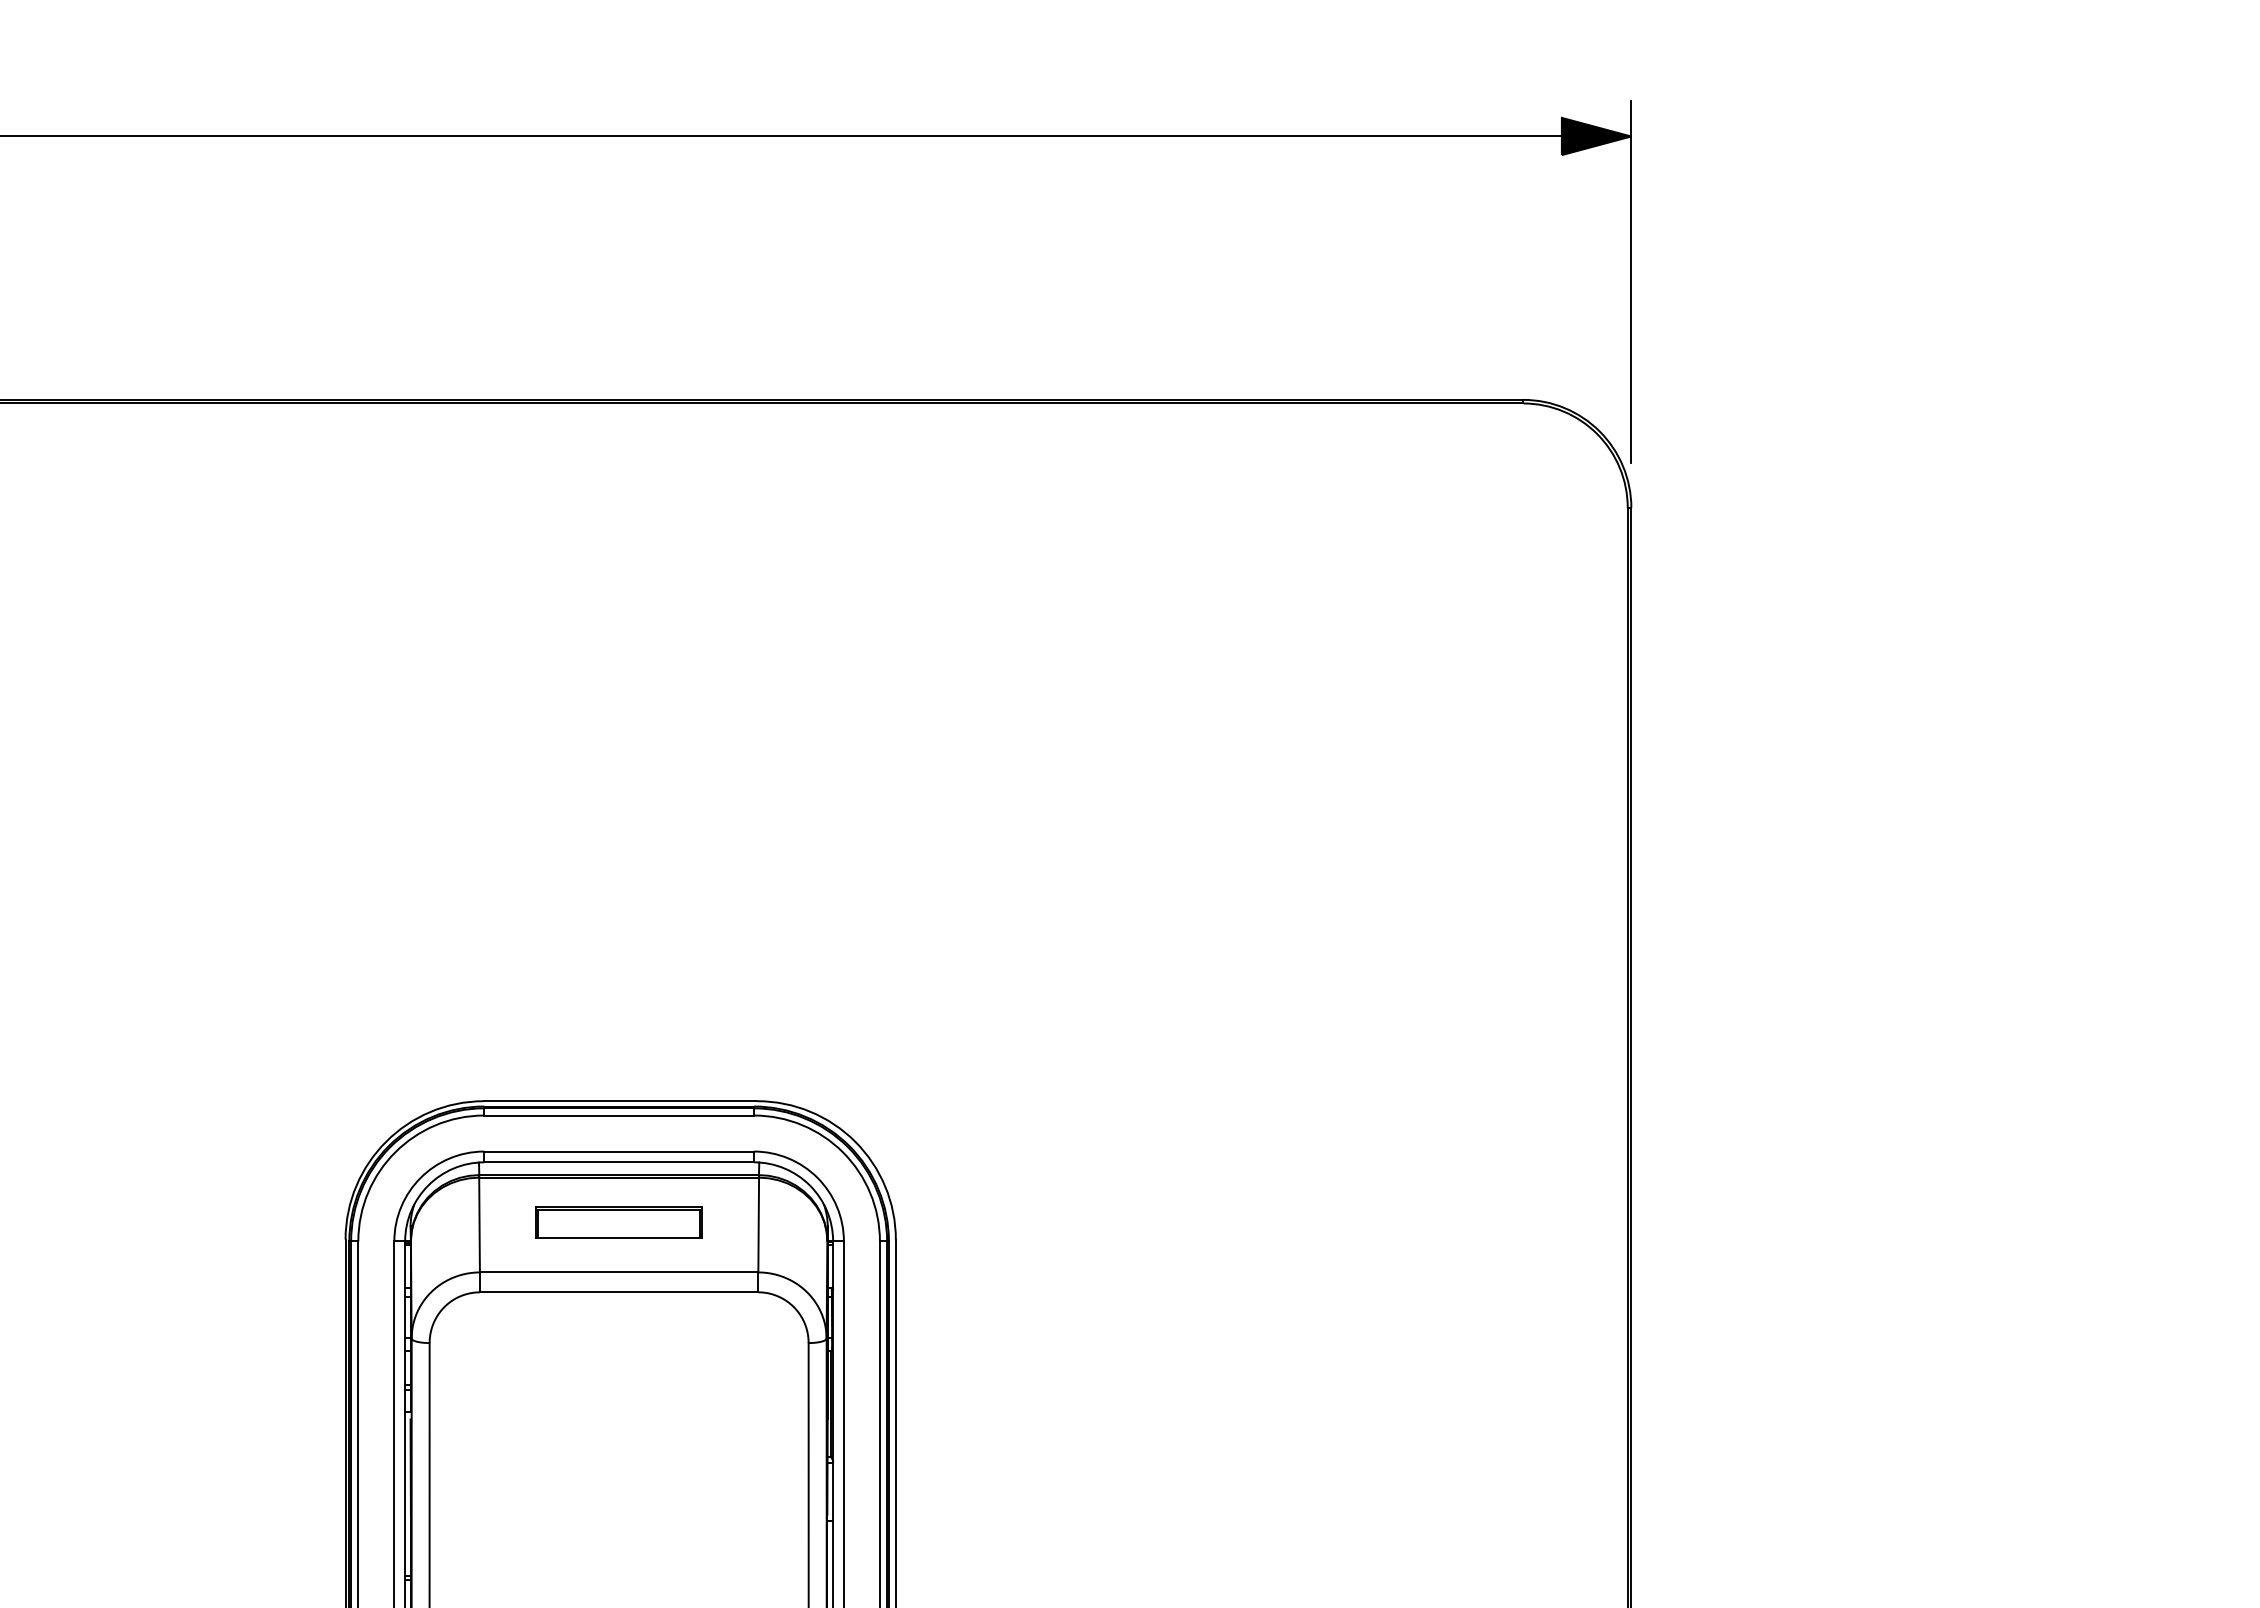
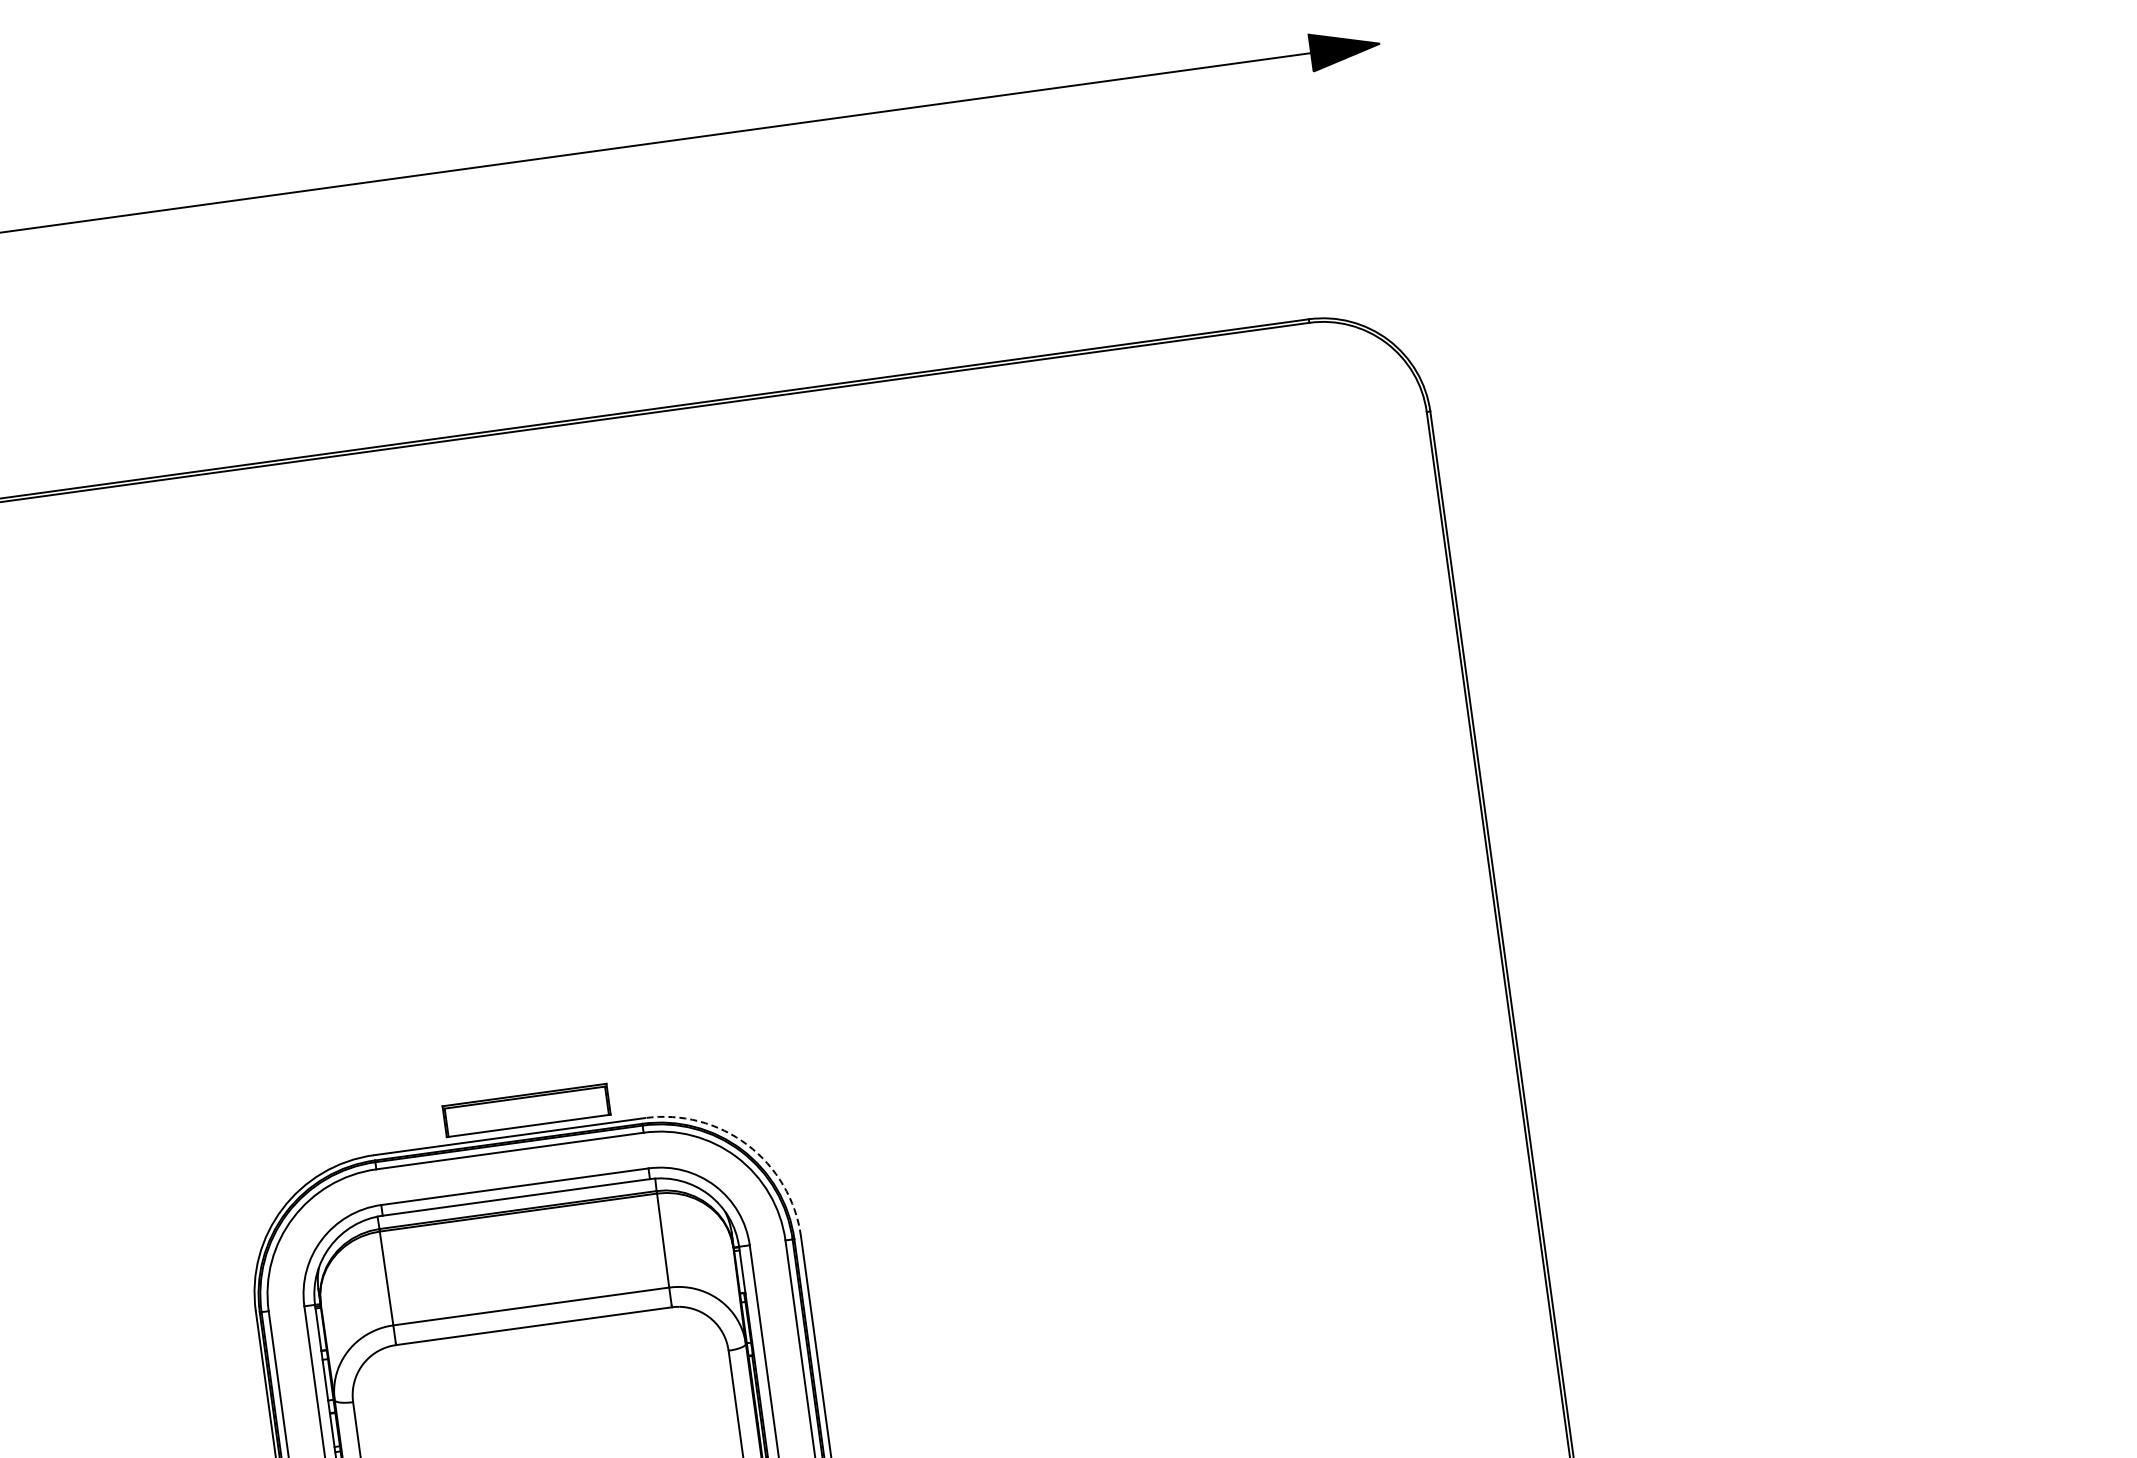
line: (1631, 281) -> (1399, 187), removed
arc: (855, 1141) -> (747, 1144), solid -> dashed
part: (618, 1222) -> (526, 1110), moved

